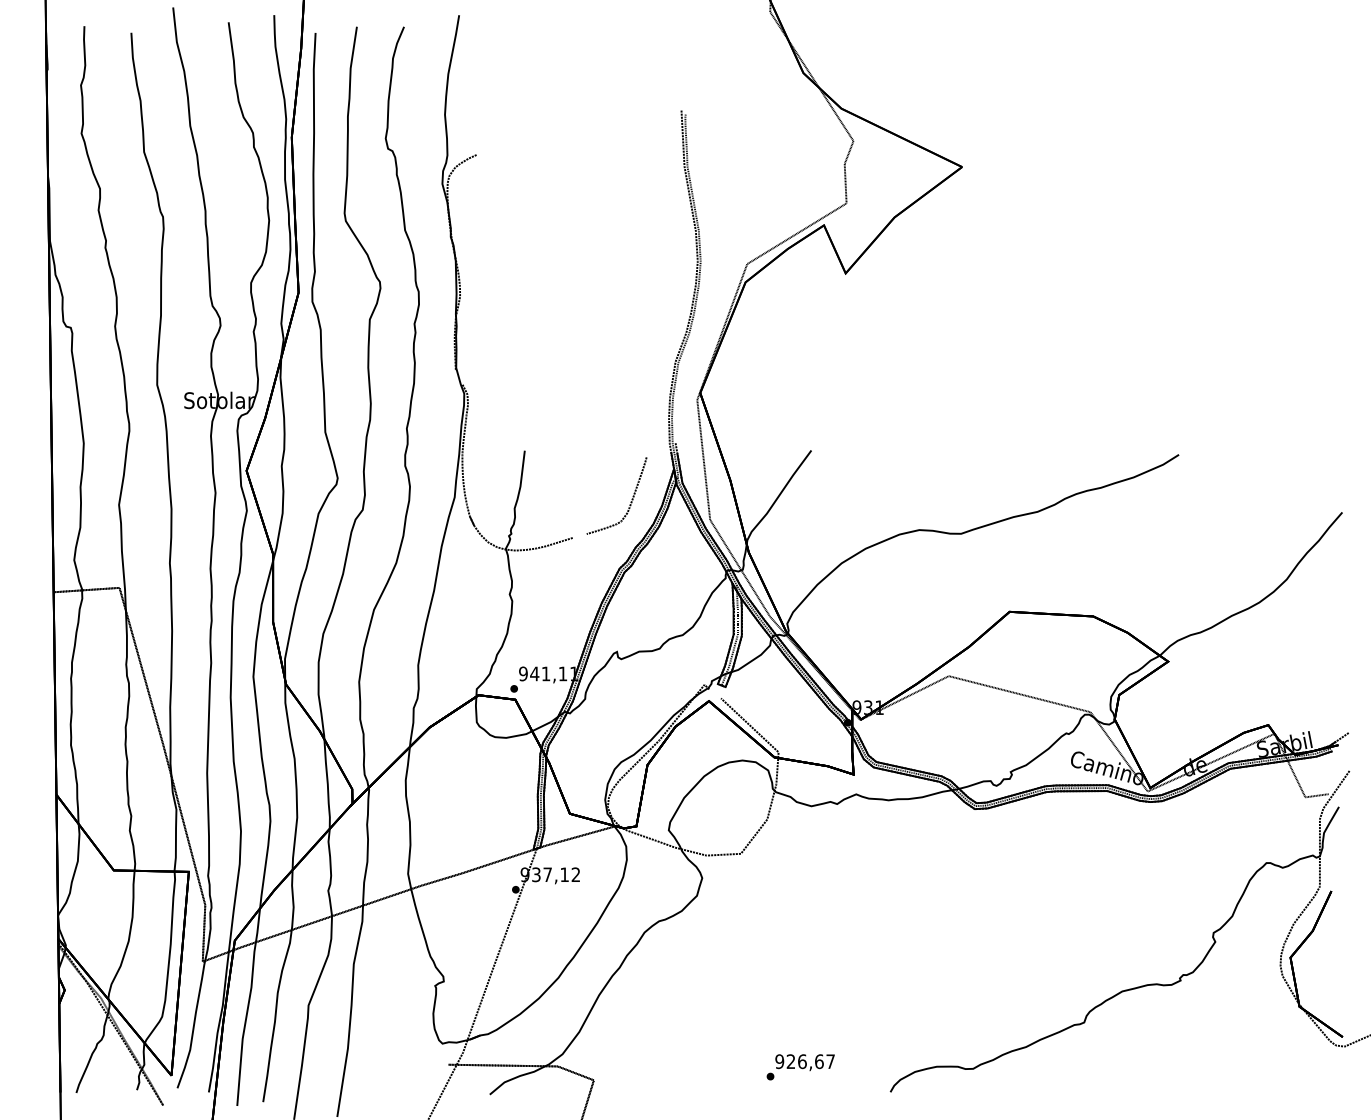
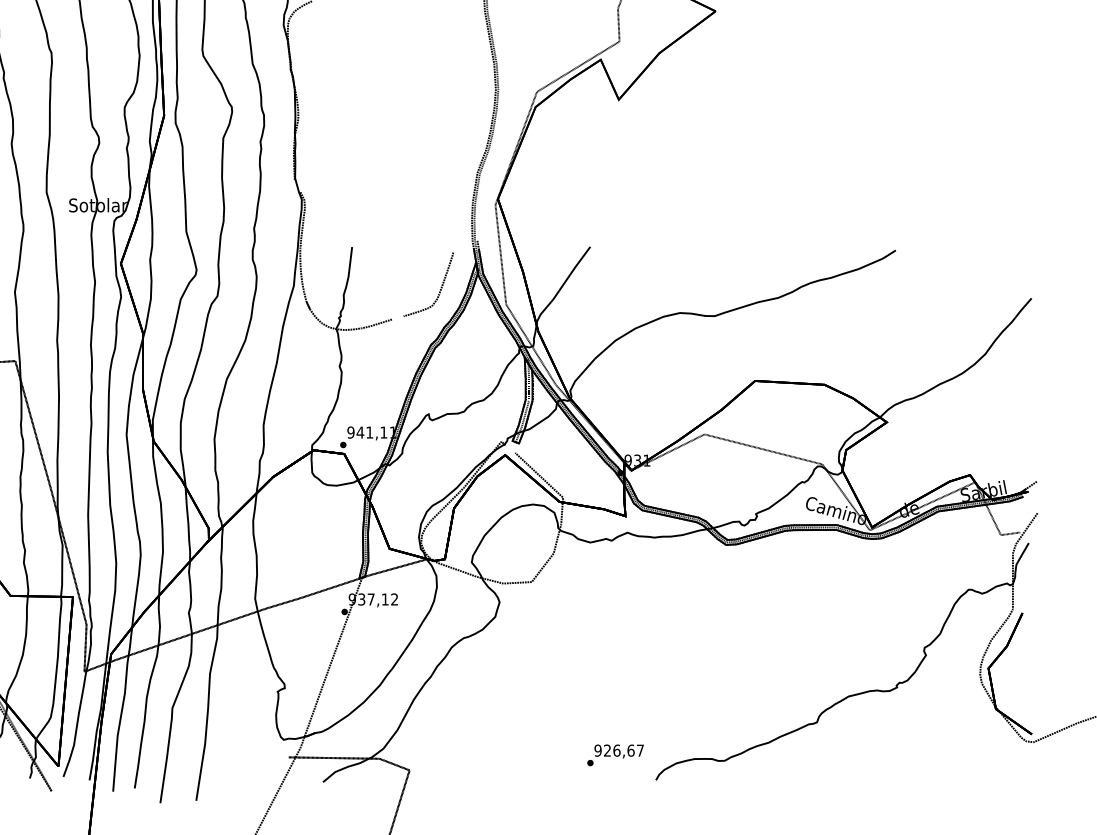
text: (800, 1067) -> (615, 755), moved

